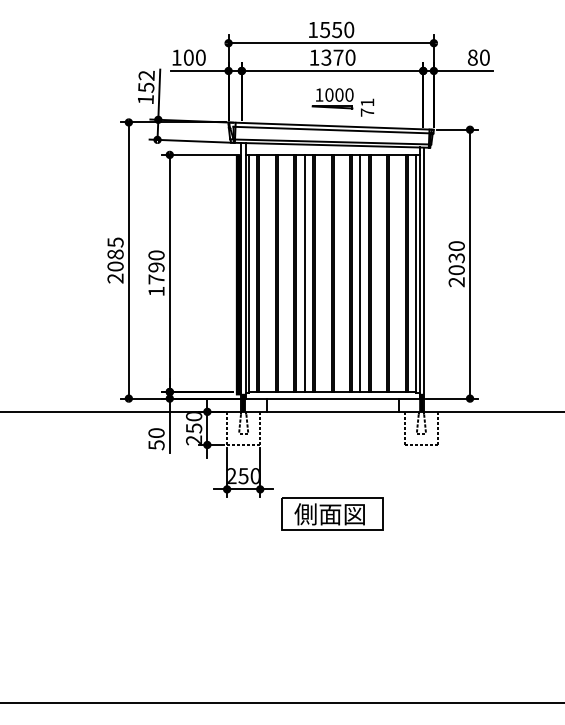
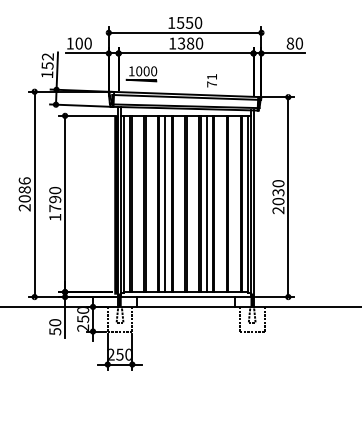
text: (338, 57) -> (190, 43), 1370 -> 1380
part: (332, 98) -> (141, 73), moved
text: (115, 242) -> (24, 180), 2085 -> 2086
part: (332, 513) -> (186, 382), removed

